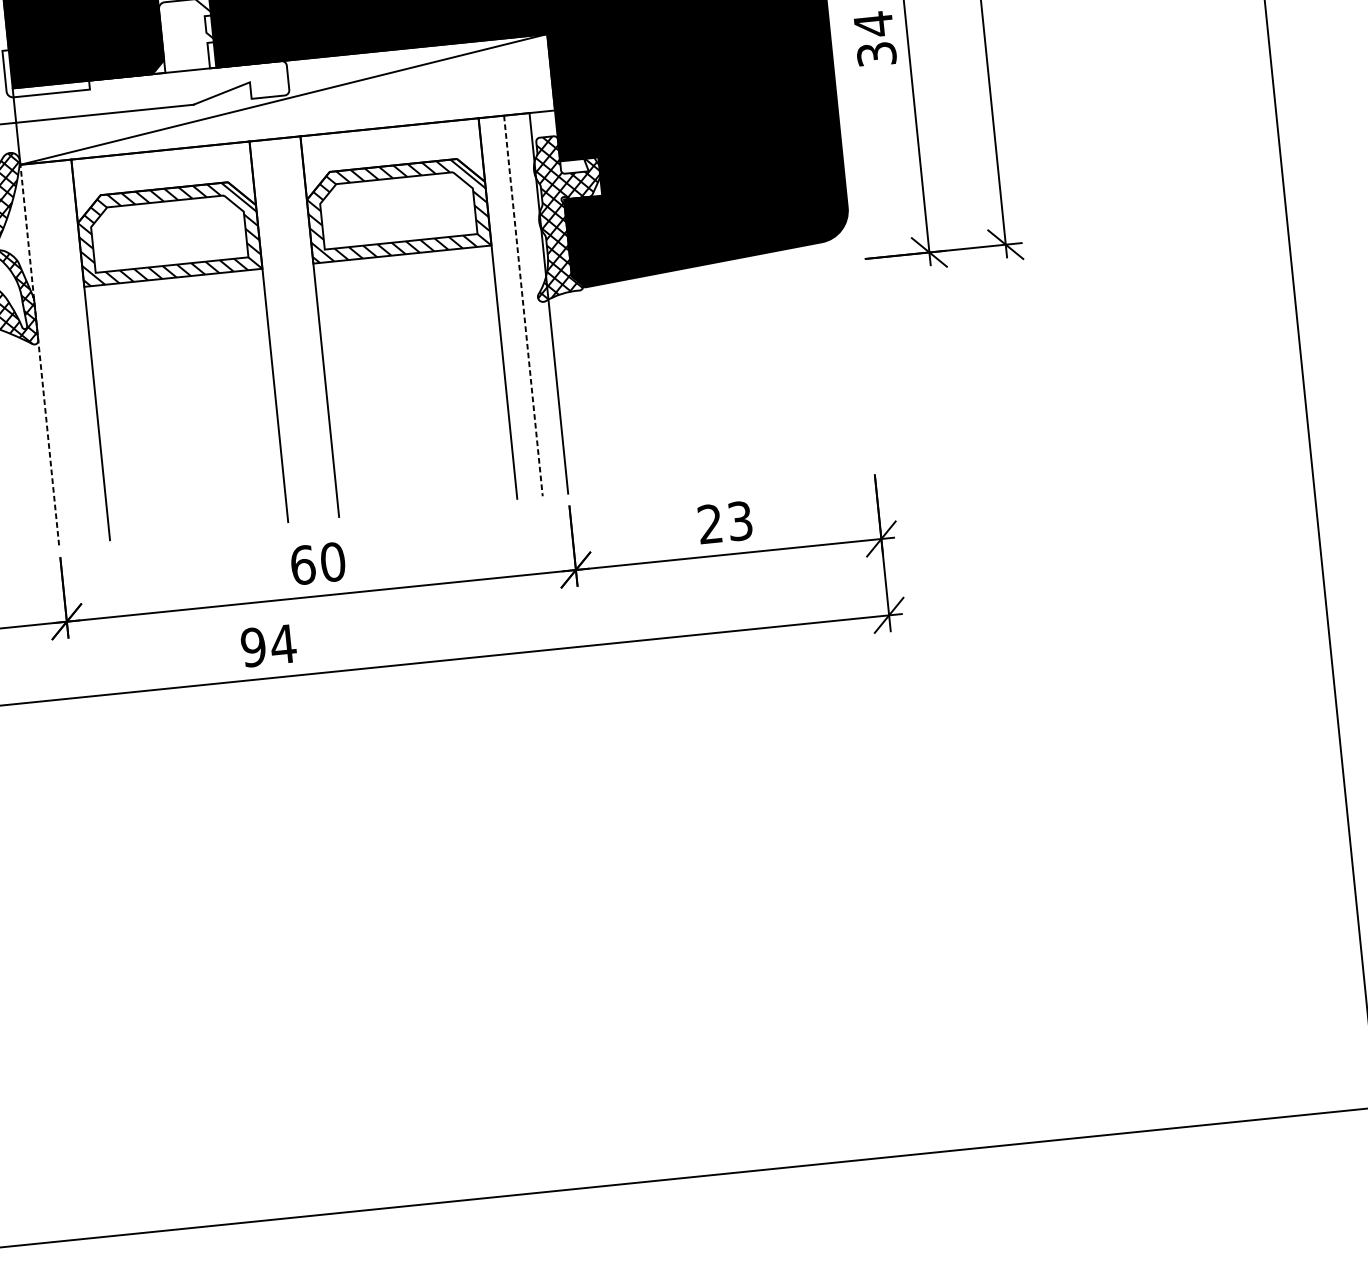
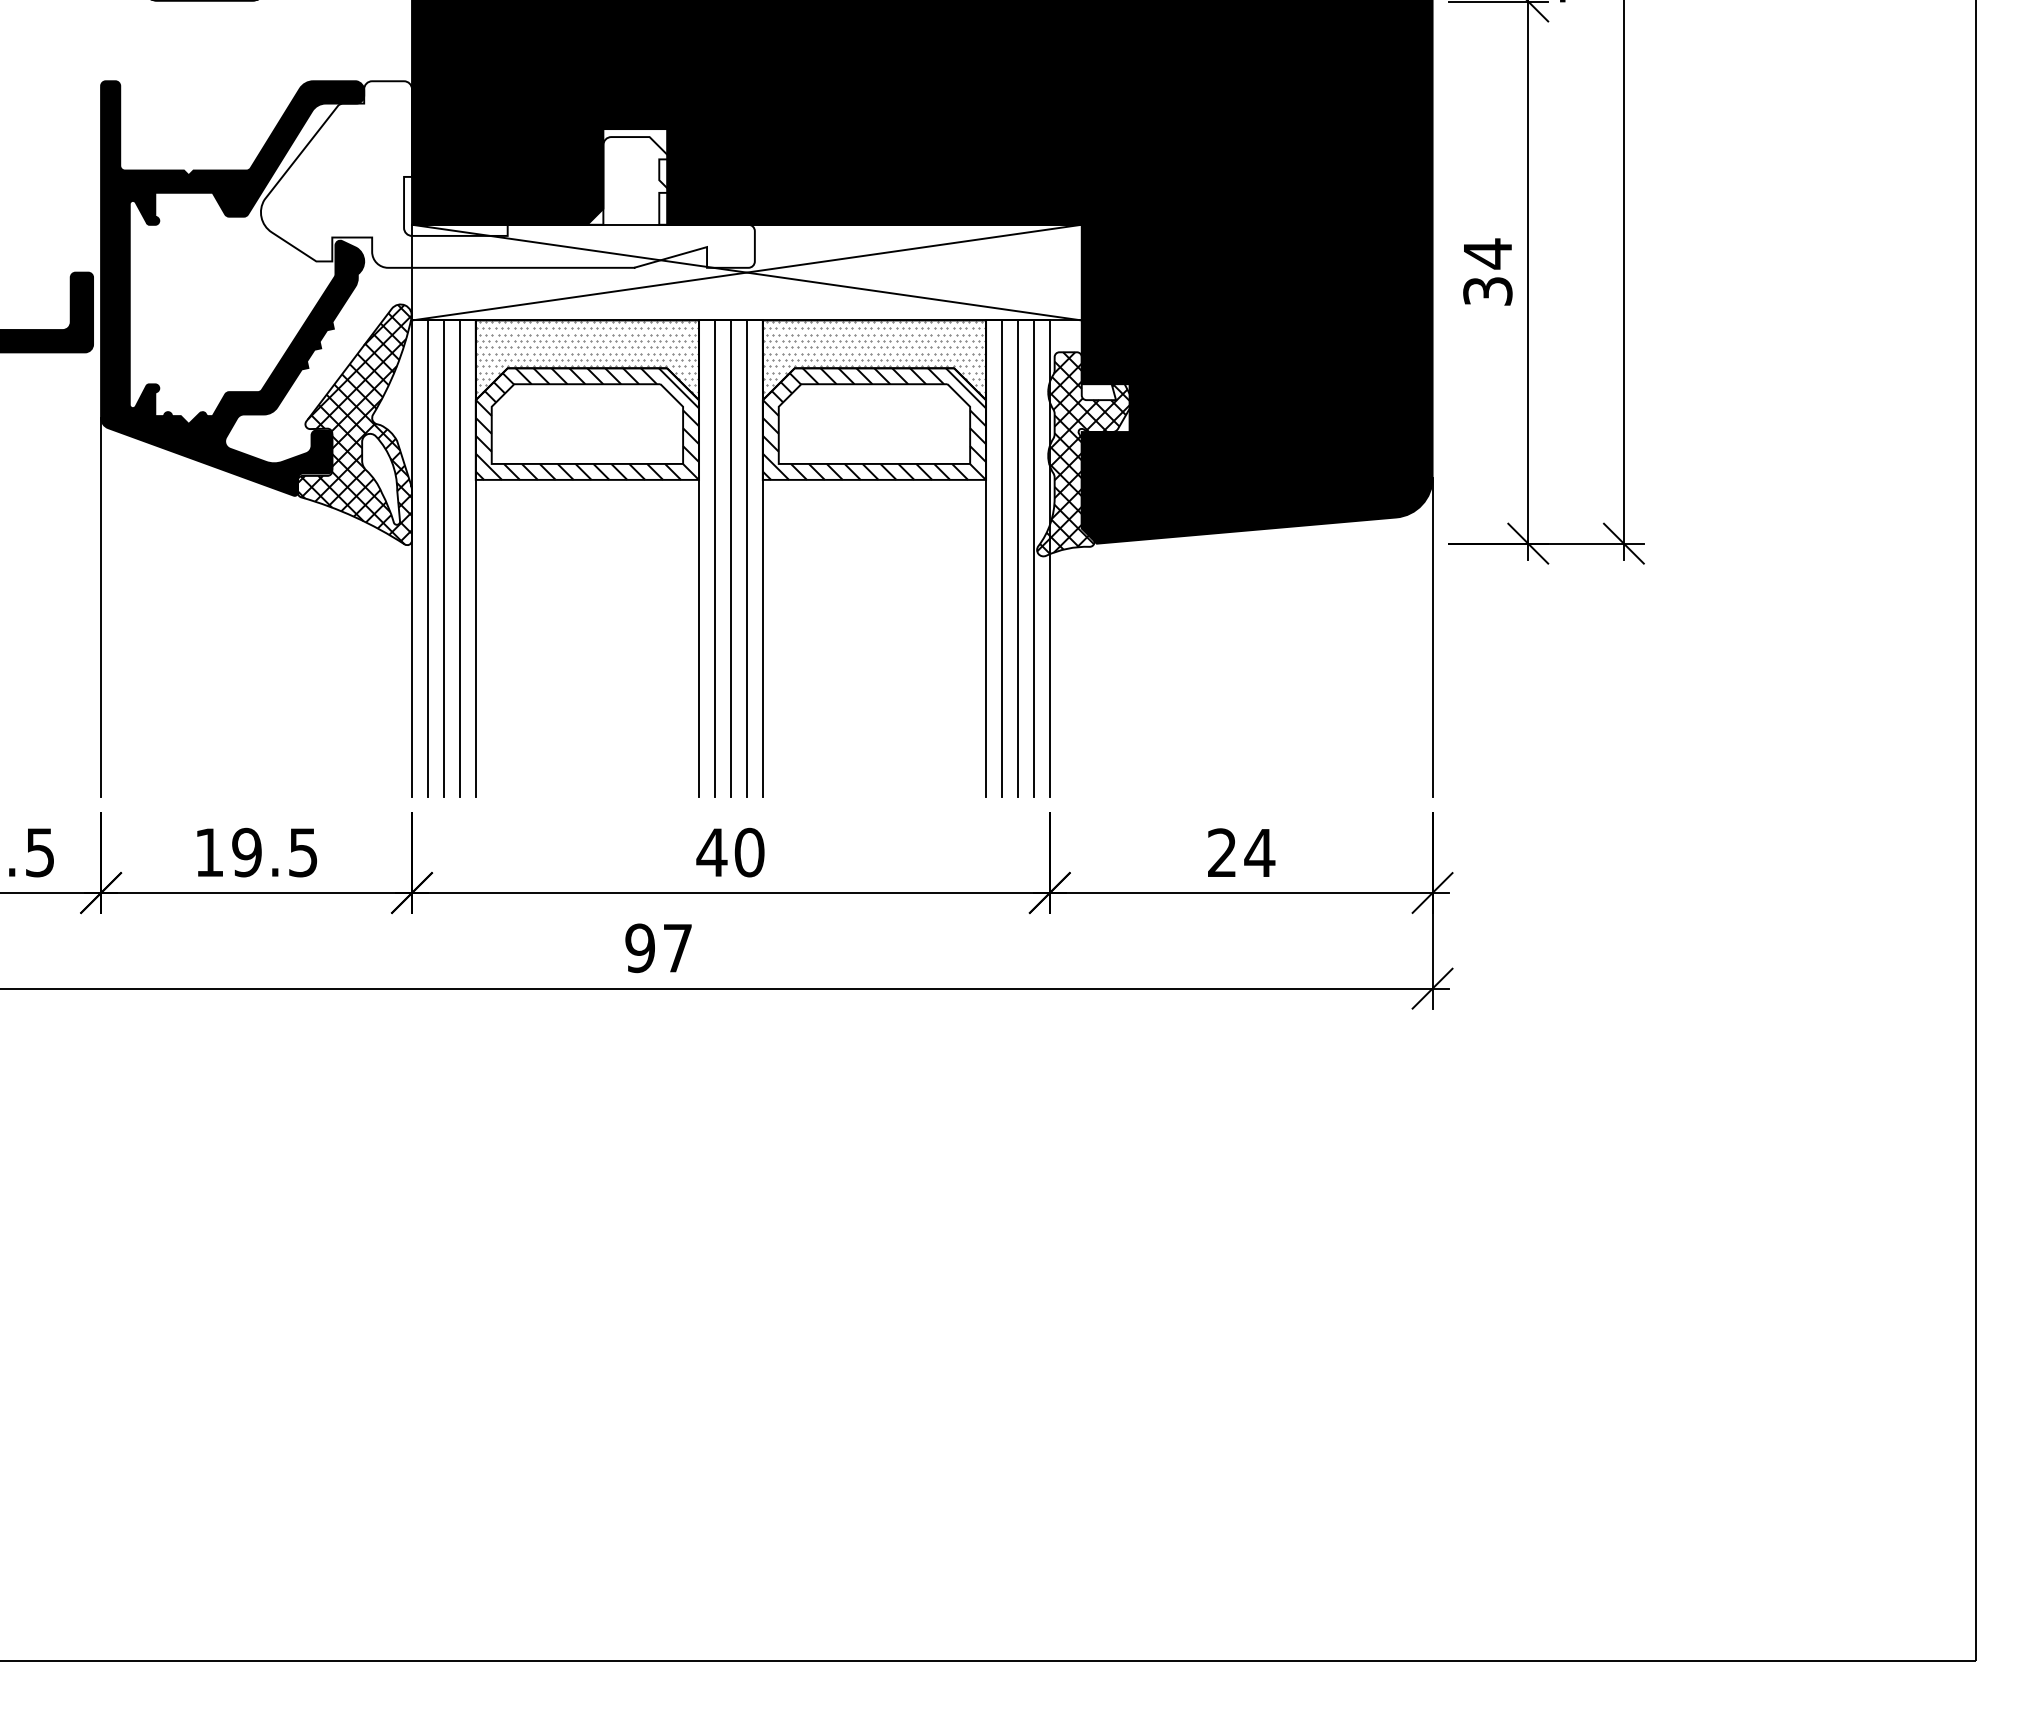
line: (283, 99) -> (746, 272), added
hatch: (392, 156) -> (874, 356), added
hatch: (163, 179) -> (587, 356), added
line: (535, 304) -> (1033, 558), added
line: (511, 306) -> (1002, 558), added
line: (523, 306) -> (1017, 559), dashed -> solid
line: (306, 327) -> (746, 558), added
line: (293, 328) -> (730, 558), added
line: (281, 330) -> (715, 558), added
line: (860, 335) -> (1432, 637), added
line: (77, 350) -> (459, 558), added
line: (64, 352) -> (443, 558), added
line: (52, 353) -> (427, 558), added
line: (40, 354) -> (412, 558), dashed -> solid
text: (739, 520) -> (1259, 852), 23 -> 24
text: (302, 565) -> (711, 852), 60 -> 40
text: (283, 644) -> (677, 948), 94 -> 97

